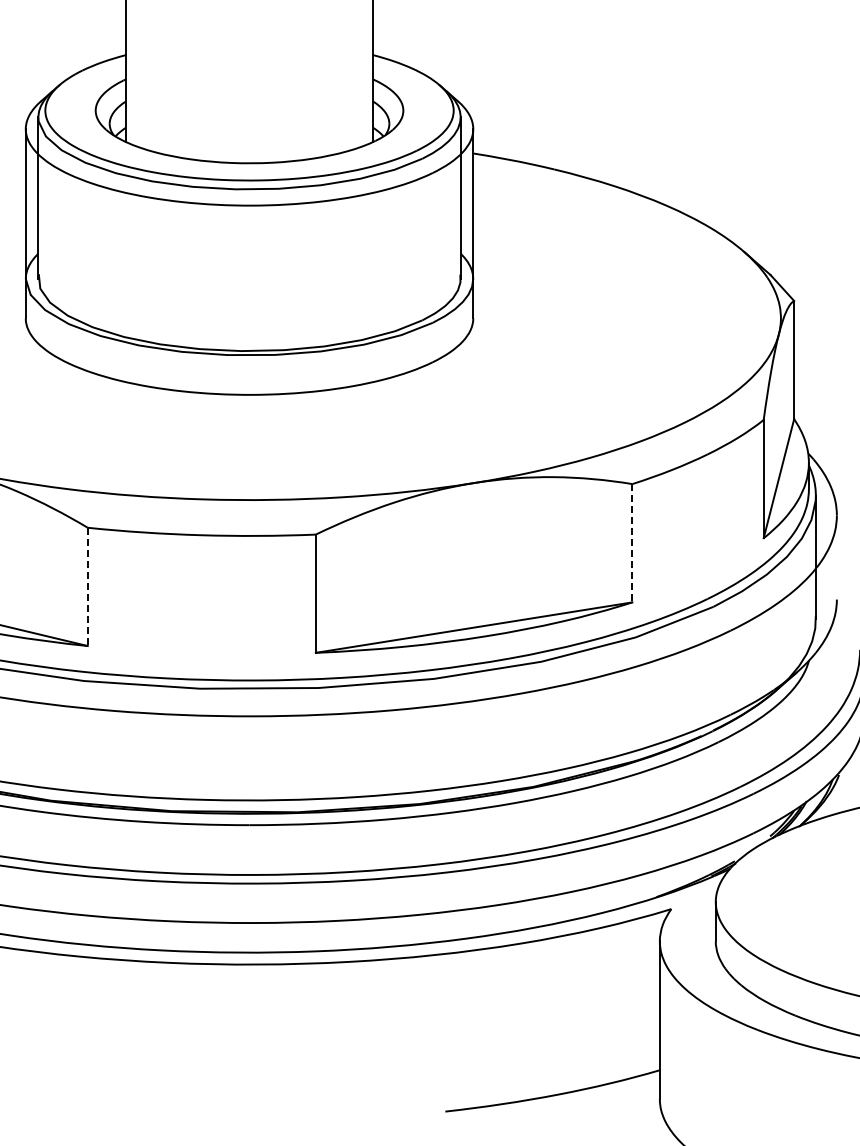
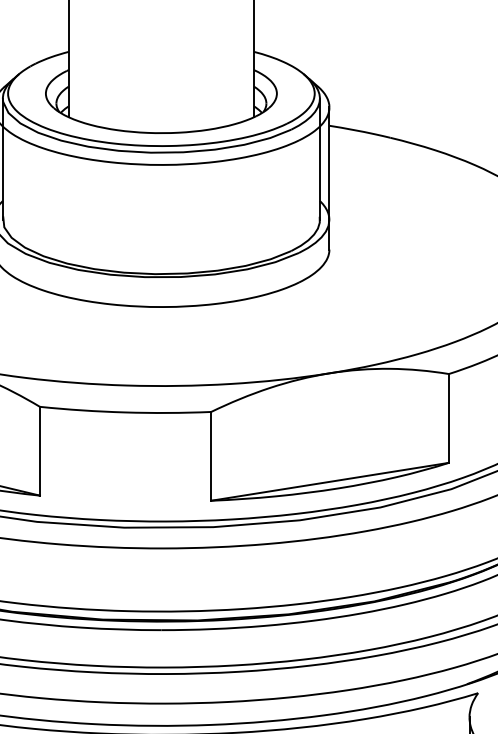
line: (632, 543) -> (448, 418), dashed -> solid
line: (87, 587) -> (39, 451), dashed -> solid

